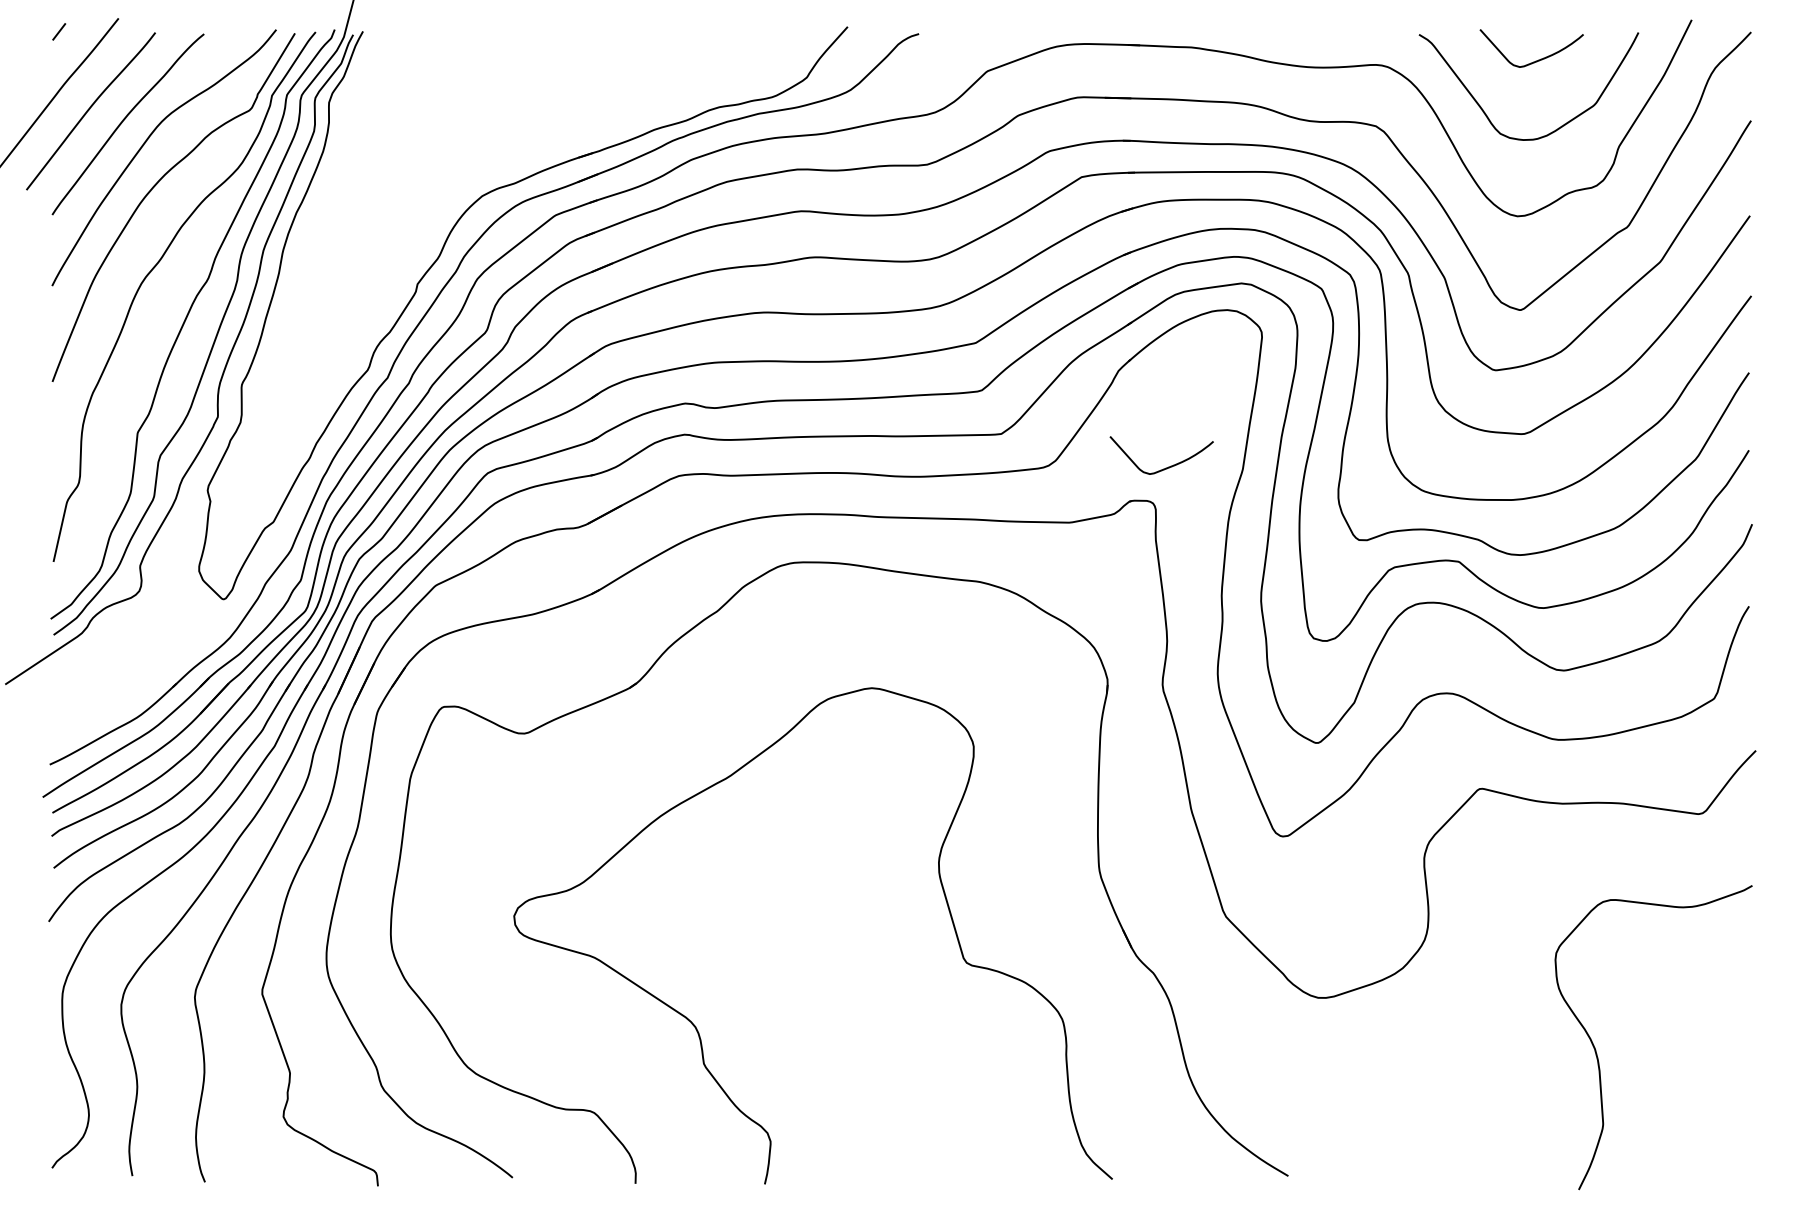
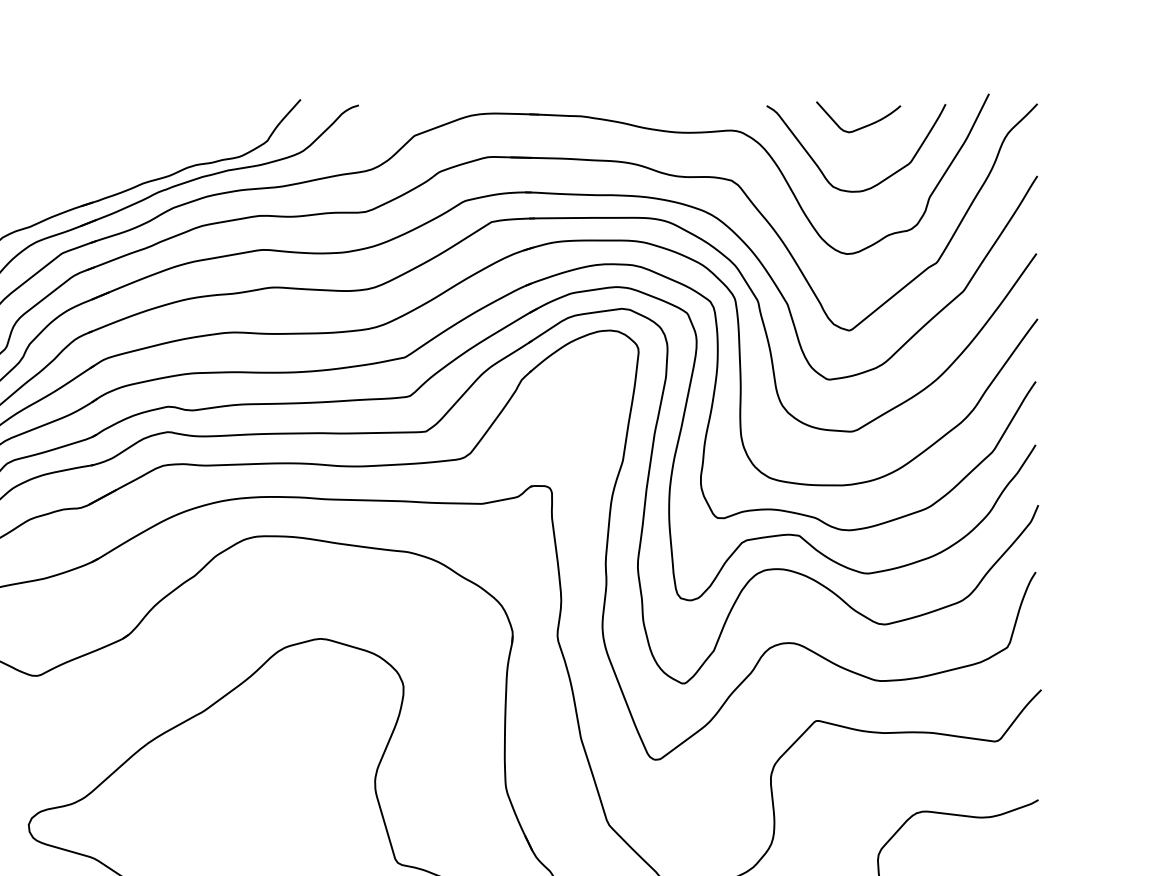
curve: (1165, 467) -> (559, 458), removed

